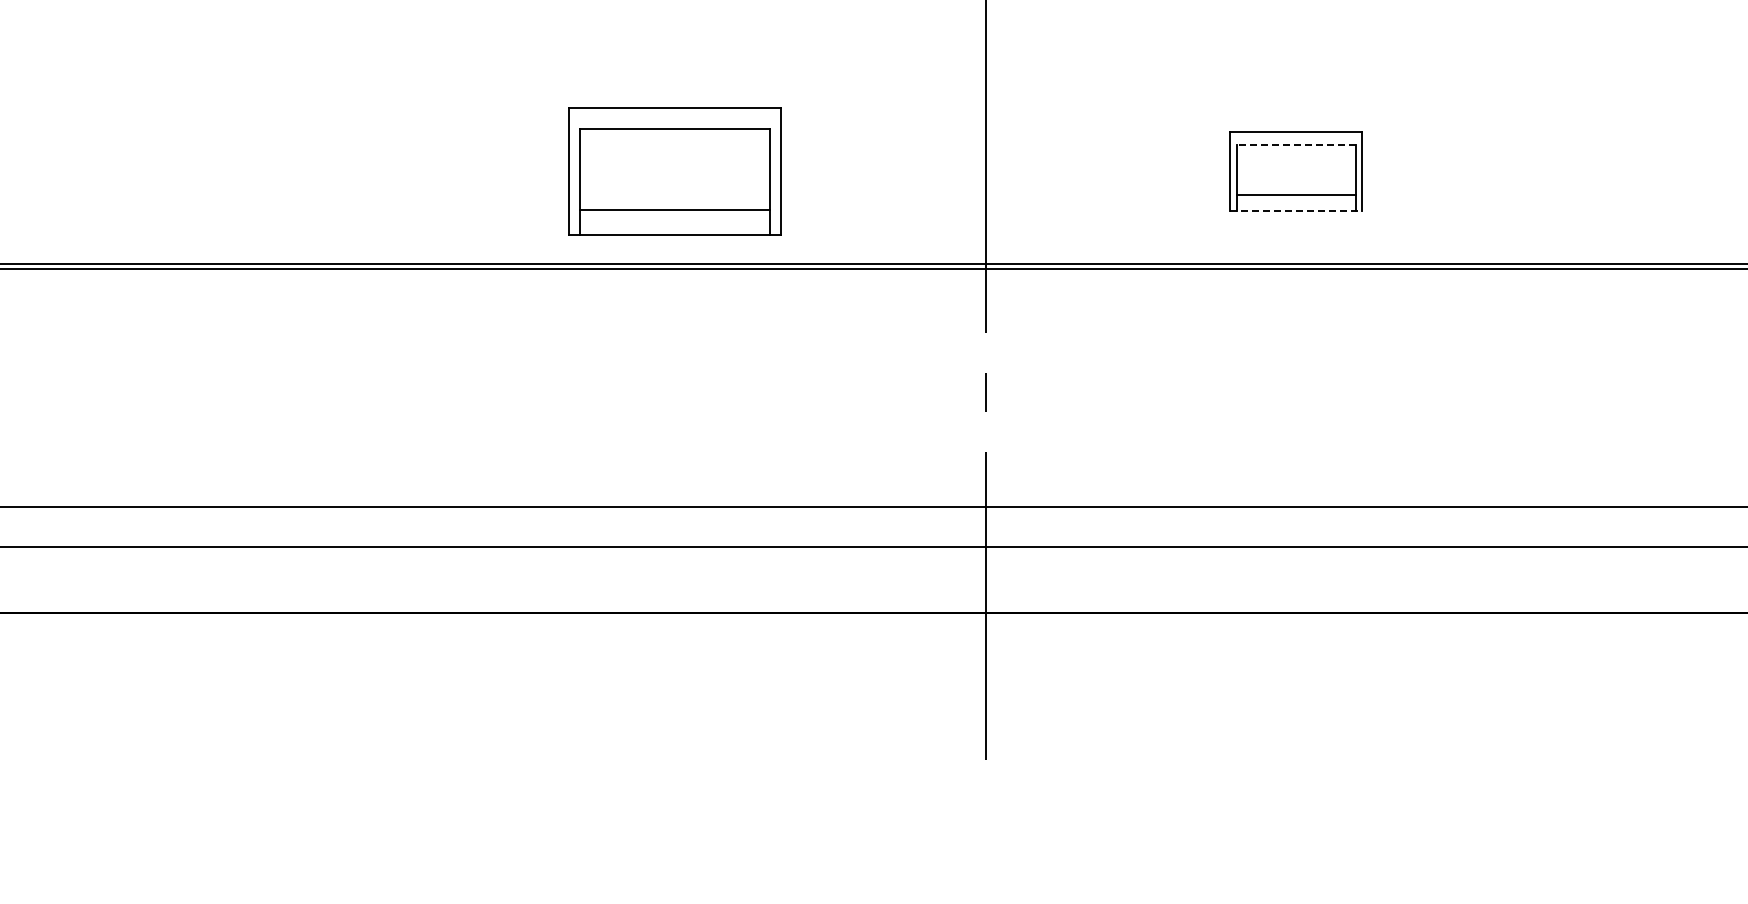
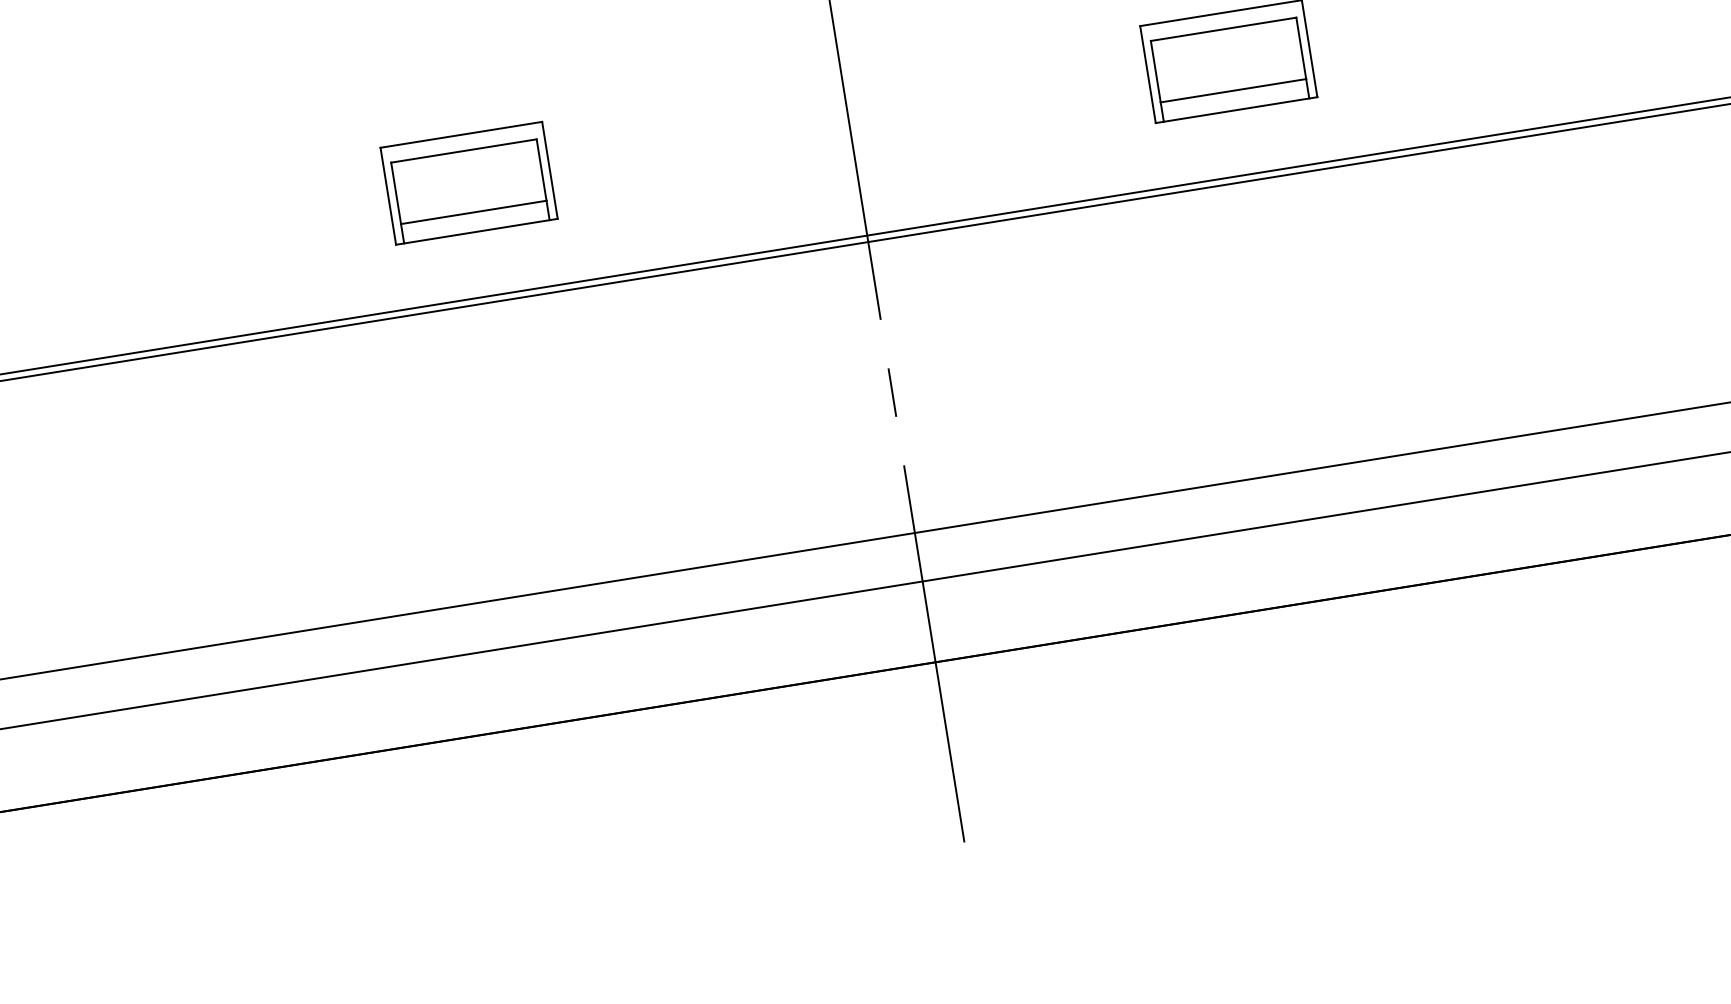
line: (1295, 145) -> (1222, 29), dashed -> solid
part: (674, 171) -> (468, 183), size x0.62
line: (1296, 211) -> (1237, 110), dashed -> solid

